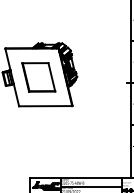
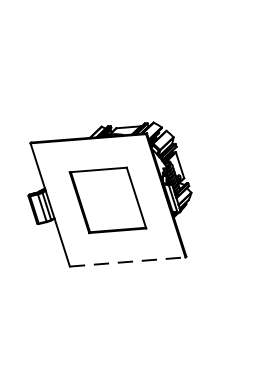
line: (45, 106) -> (127, 262), solid -> dashed

